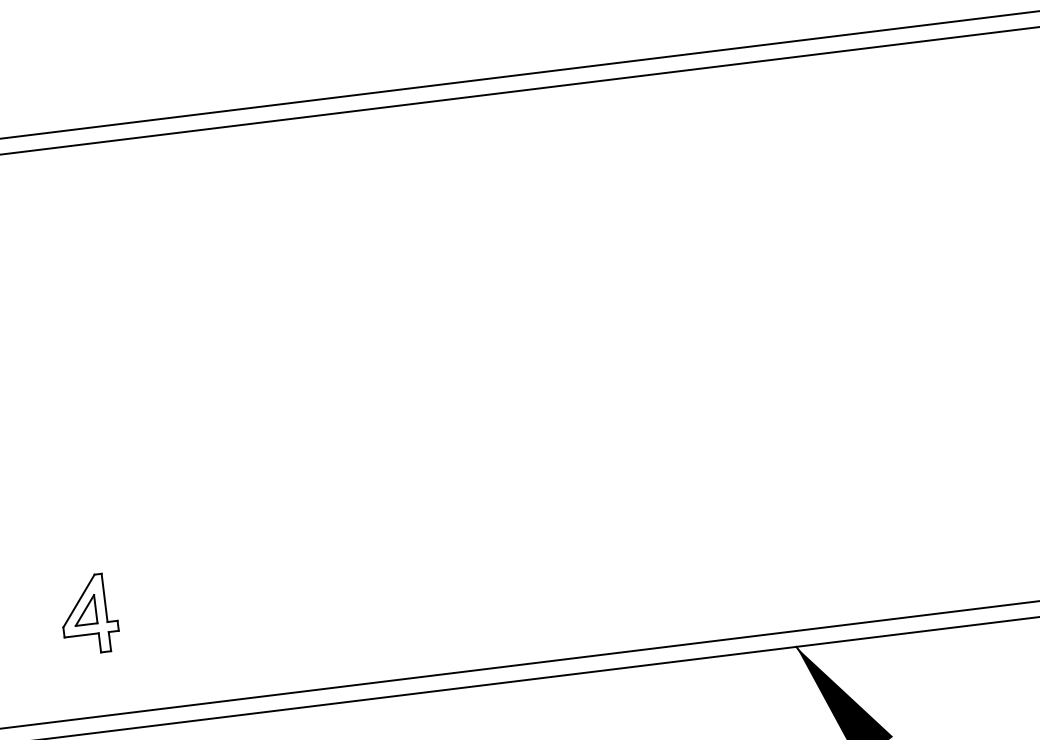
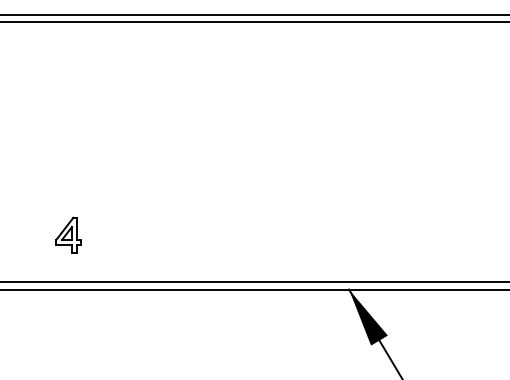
part: (88, 612) -> (68, 234), moved

